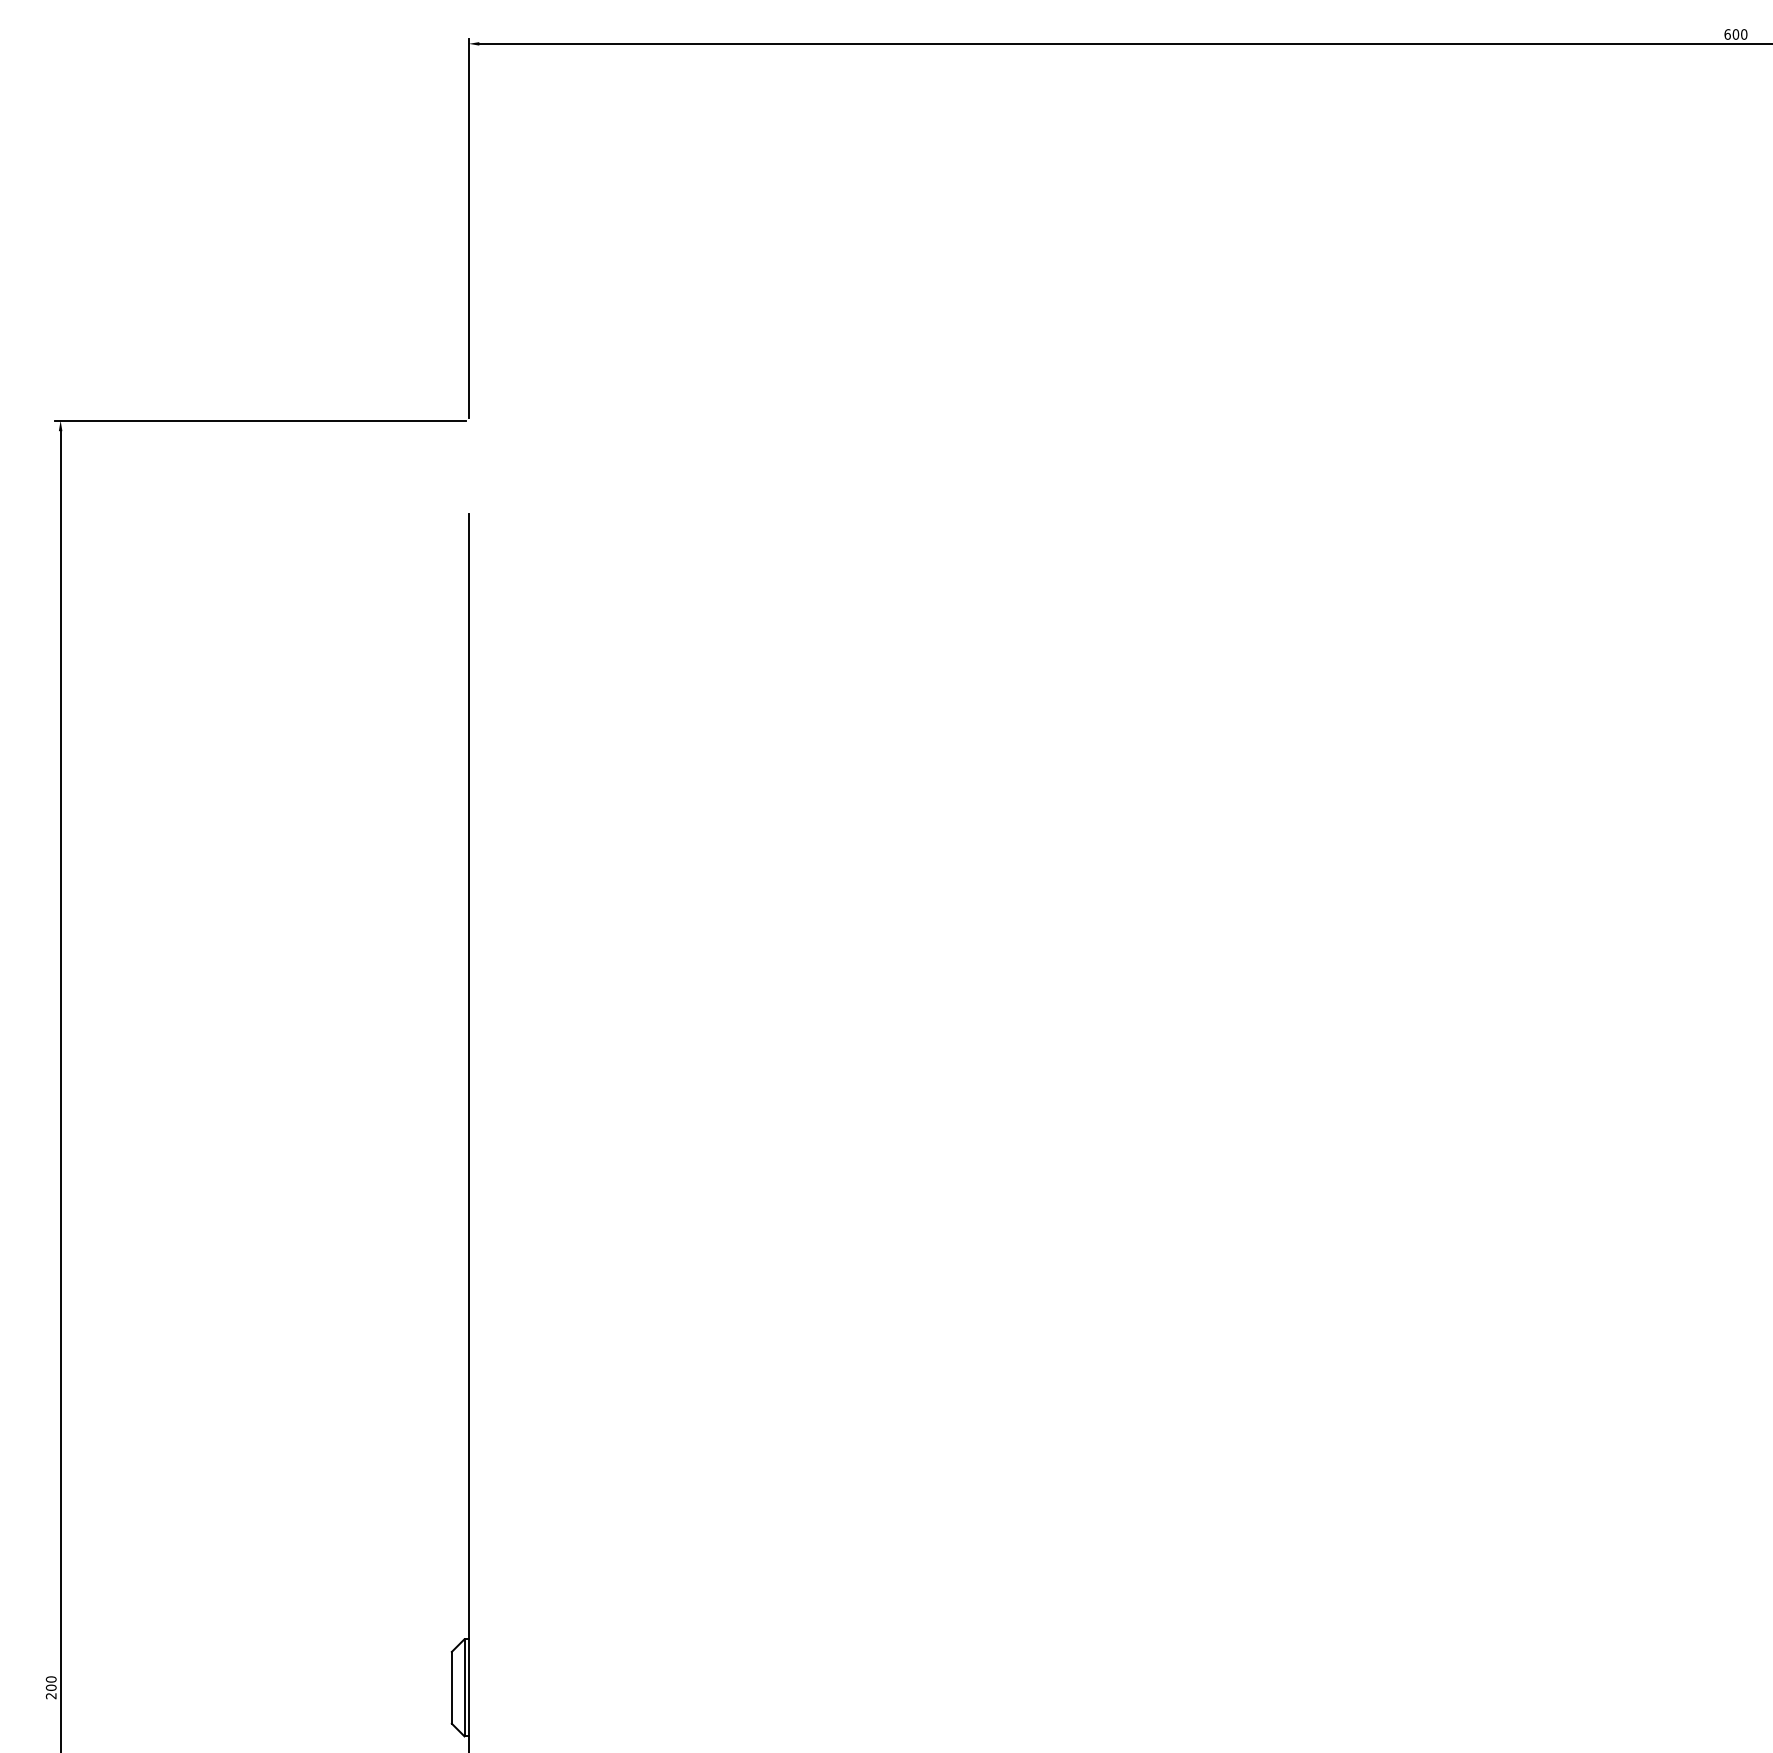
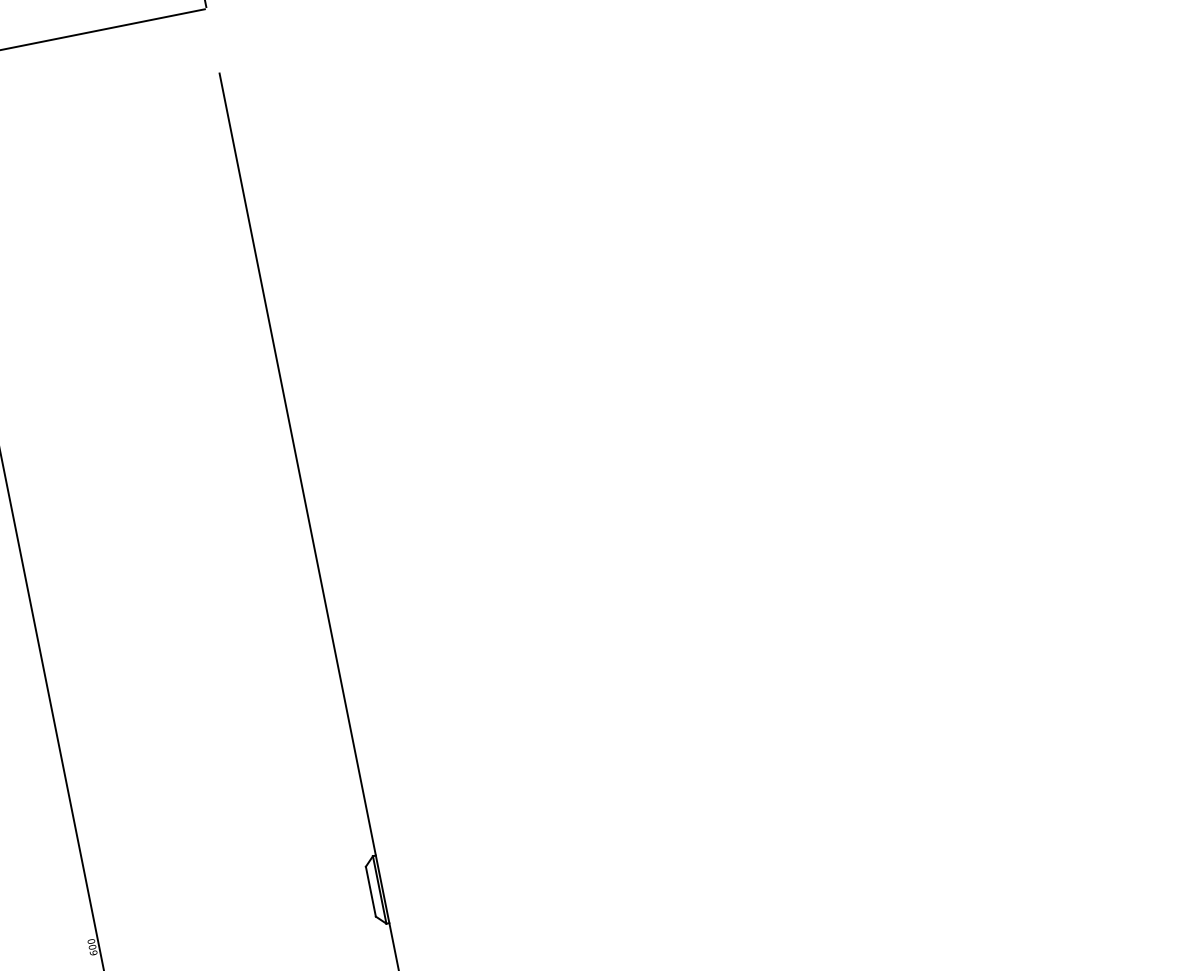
text: (50, 1695) -> (93, 952), 200 -> 600

